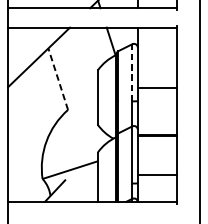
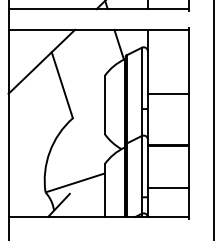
line: (131, 72) -> (141, 78), dashed -> solid
line: (58, 79) -> (62, 85), dashed -> solid

